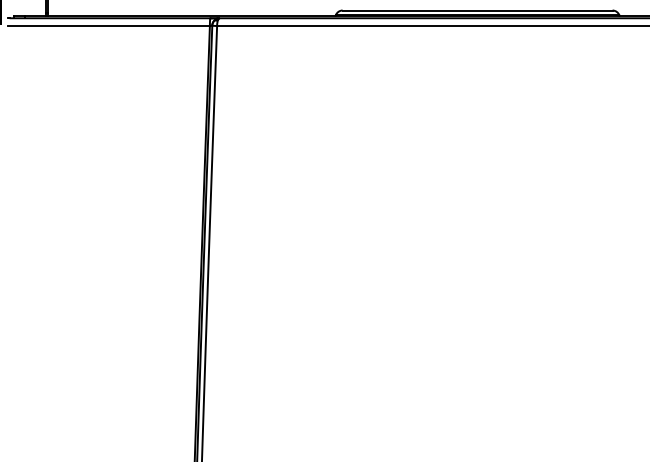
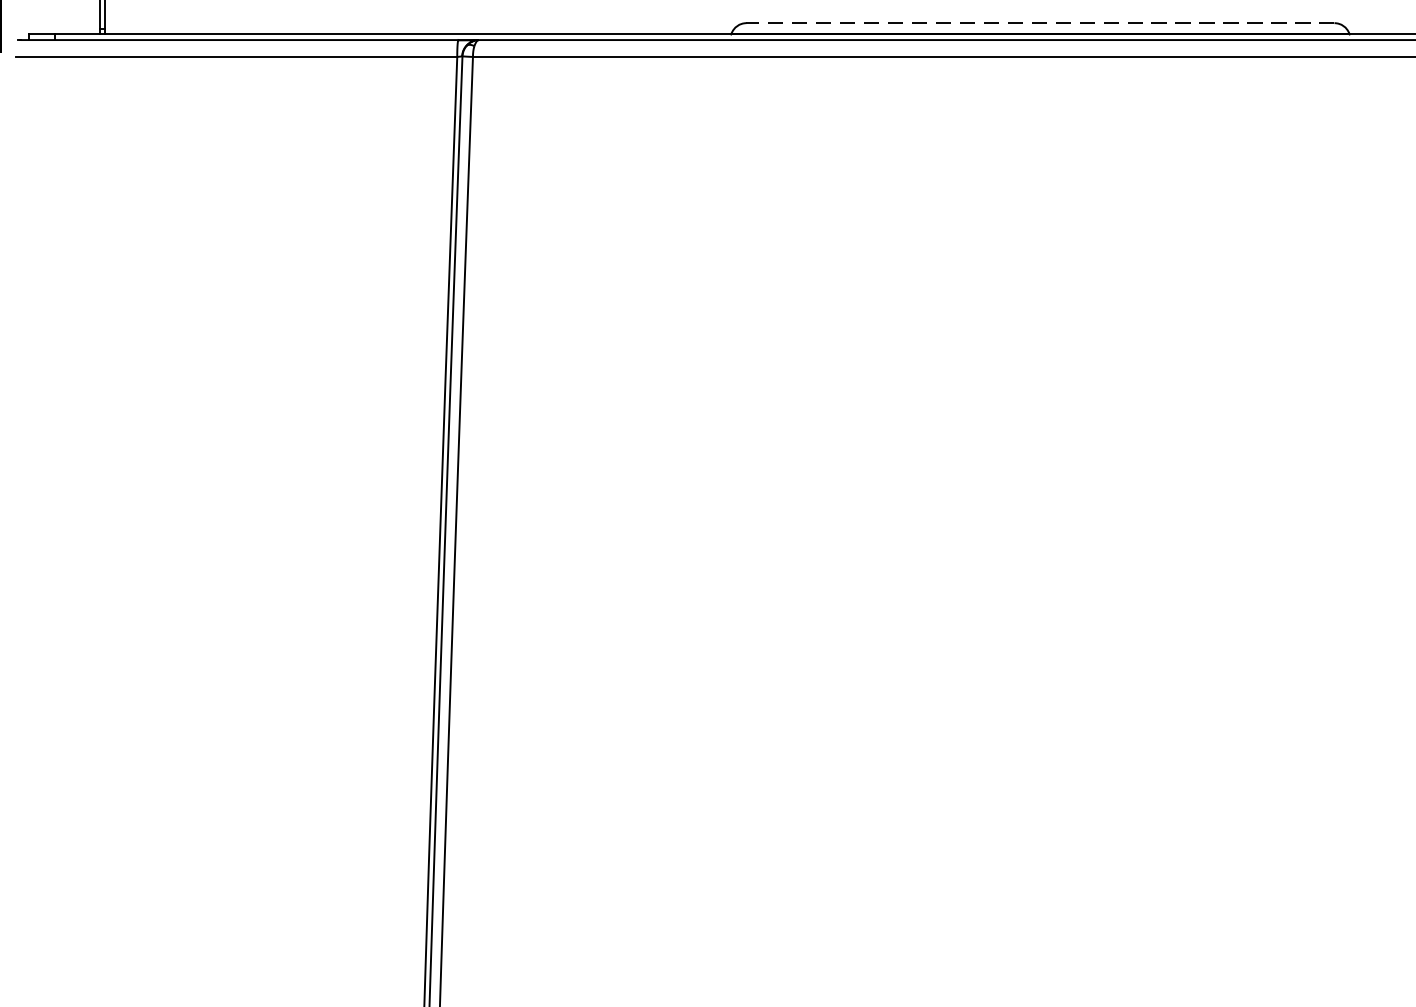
line: (477, 10) -> (1040, 23), solid -> dashed

